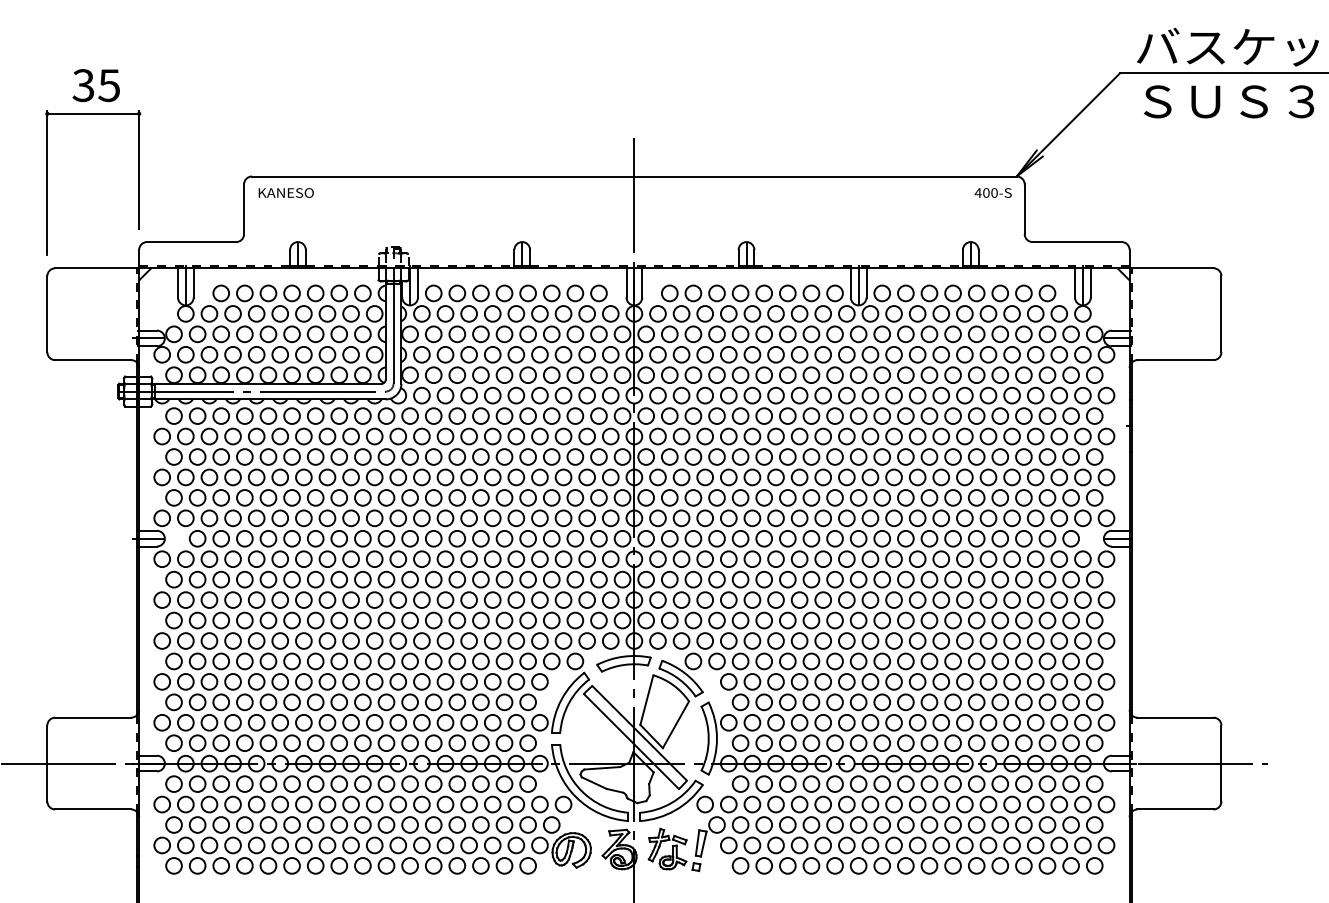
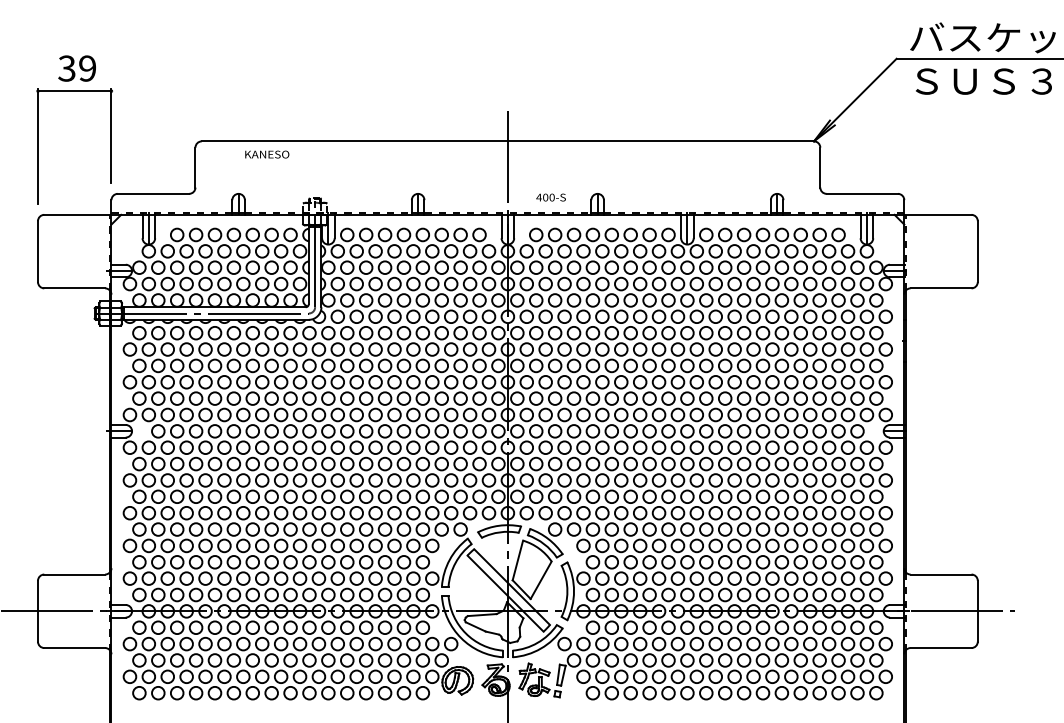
text: (109, 85) -> (87, 68), 35 -> 39
text: (286, 192) -> (267, 154), moved
text: (992, 192) -> (550, 197), moved

